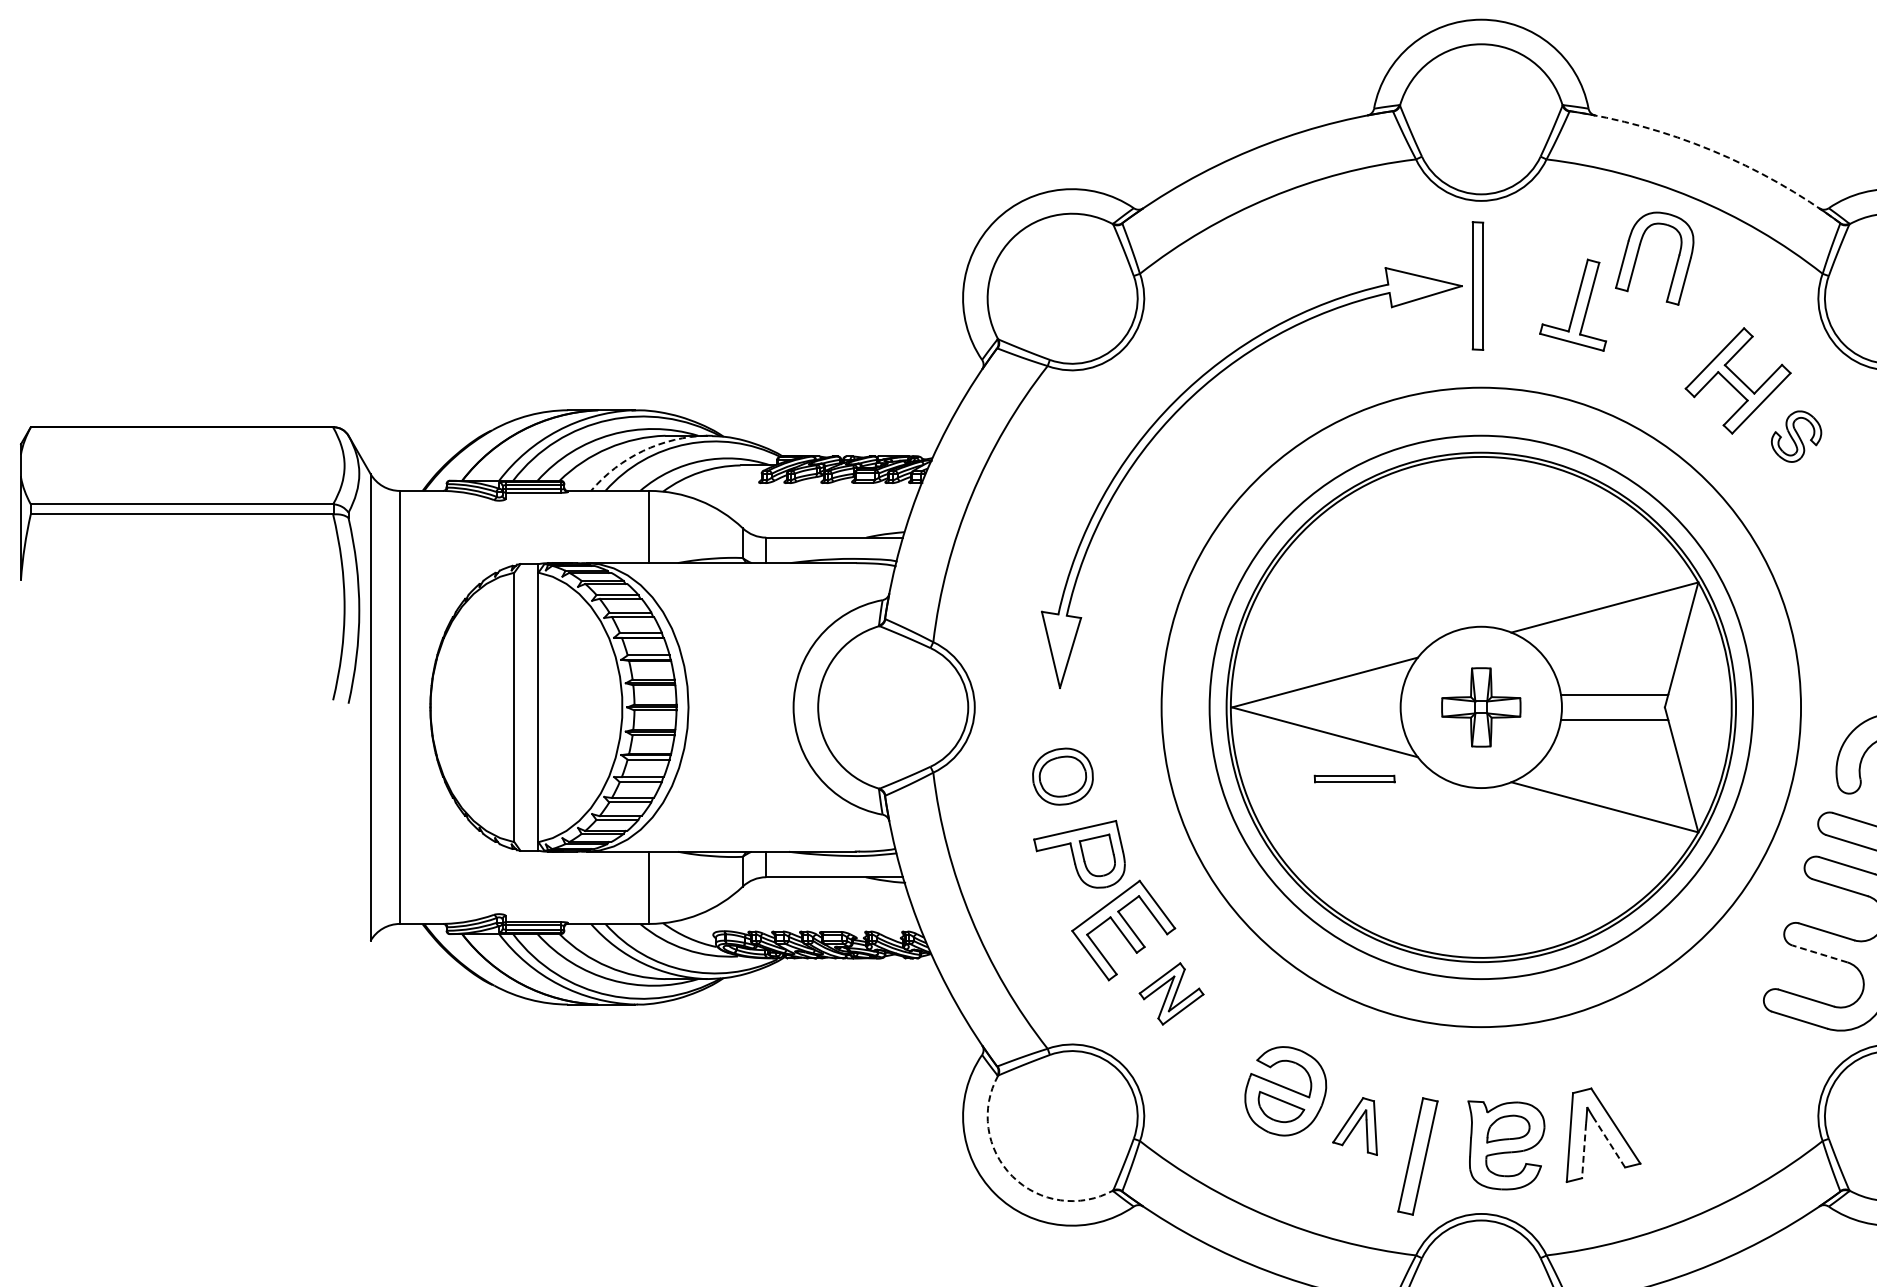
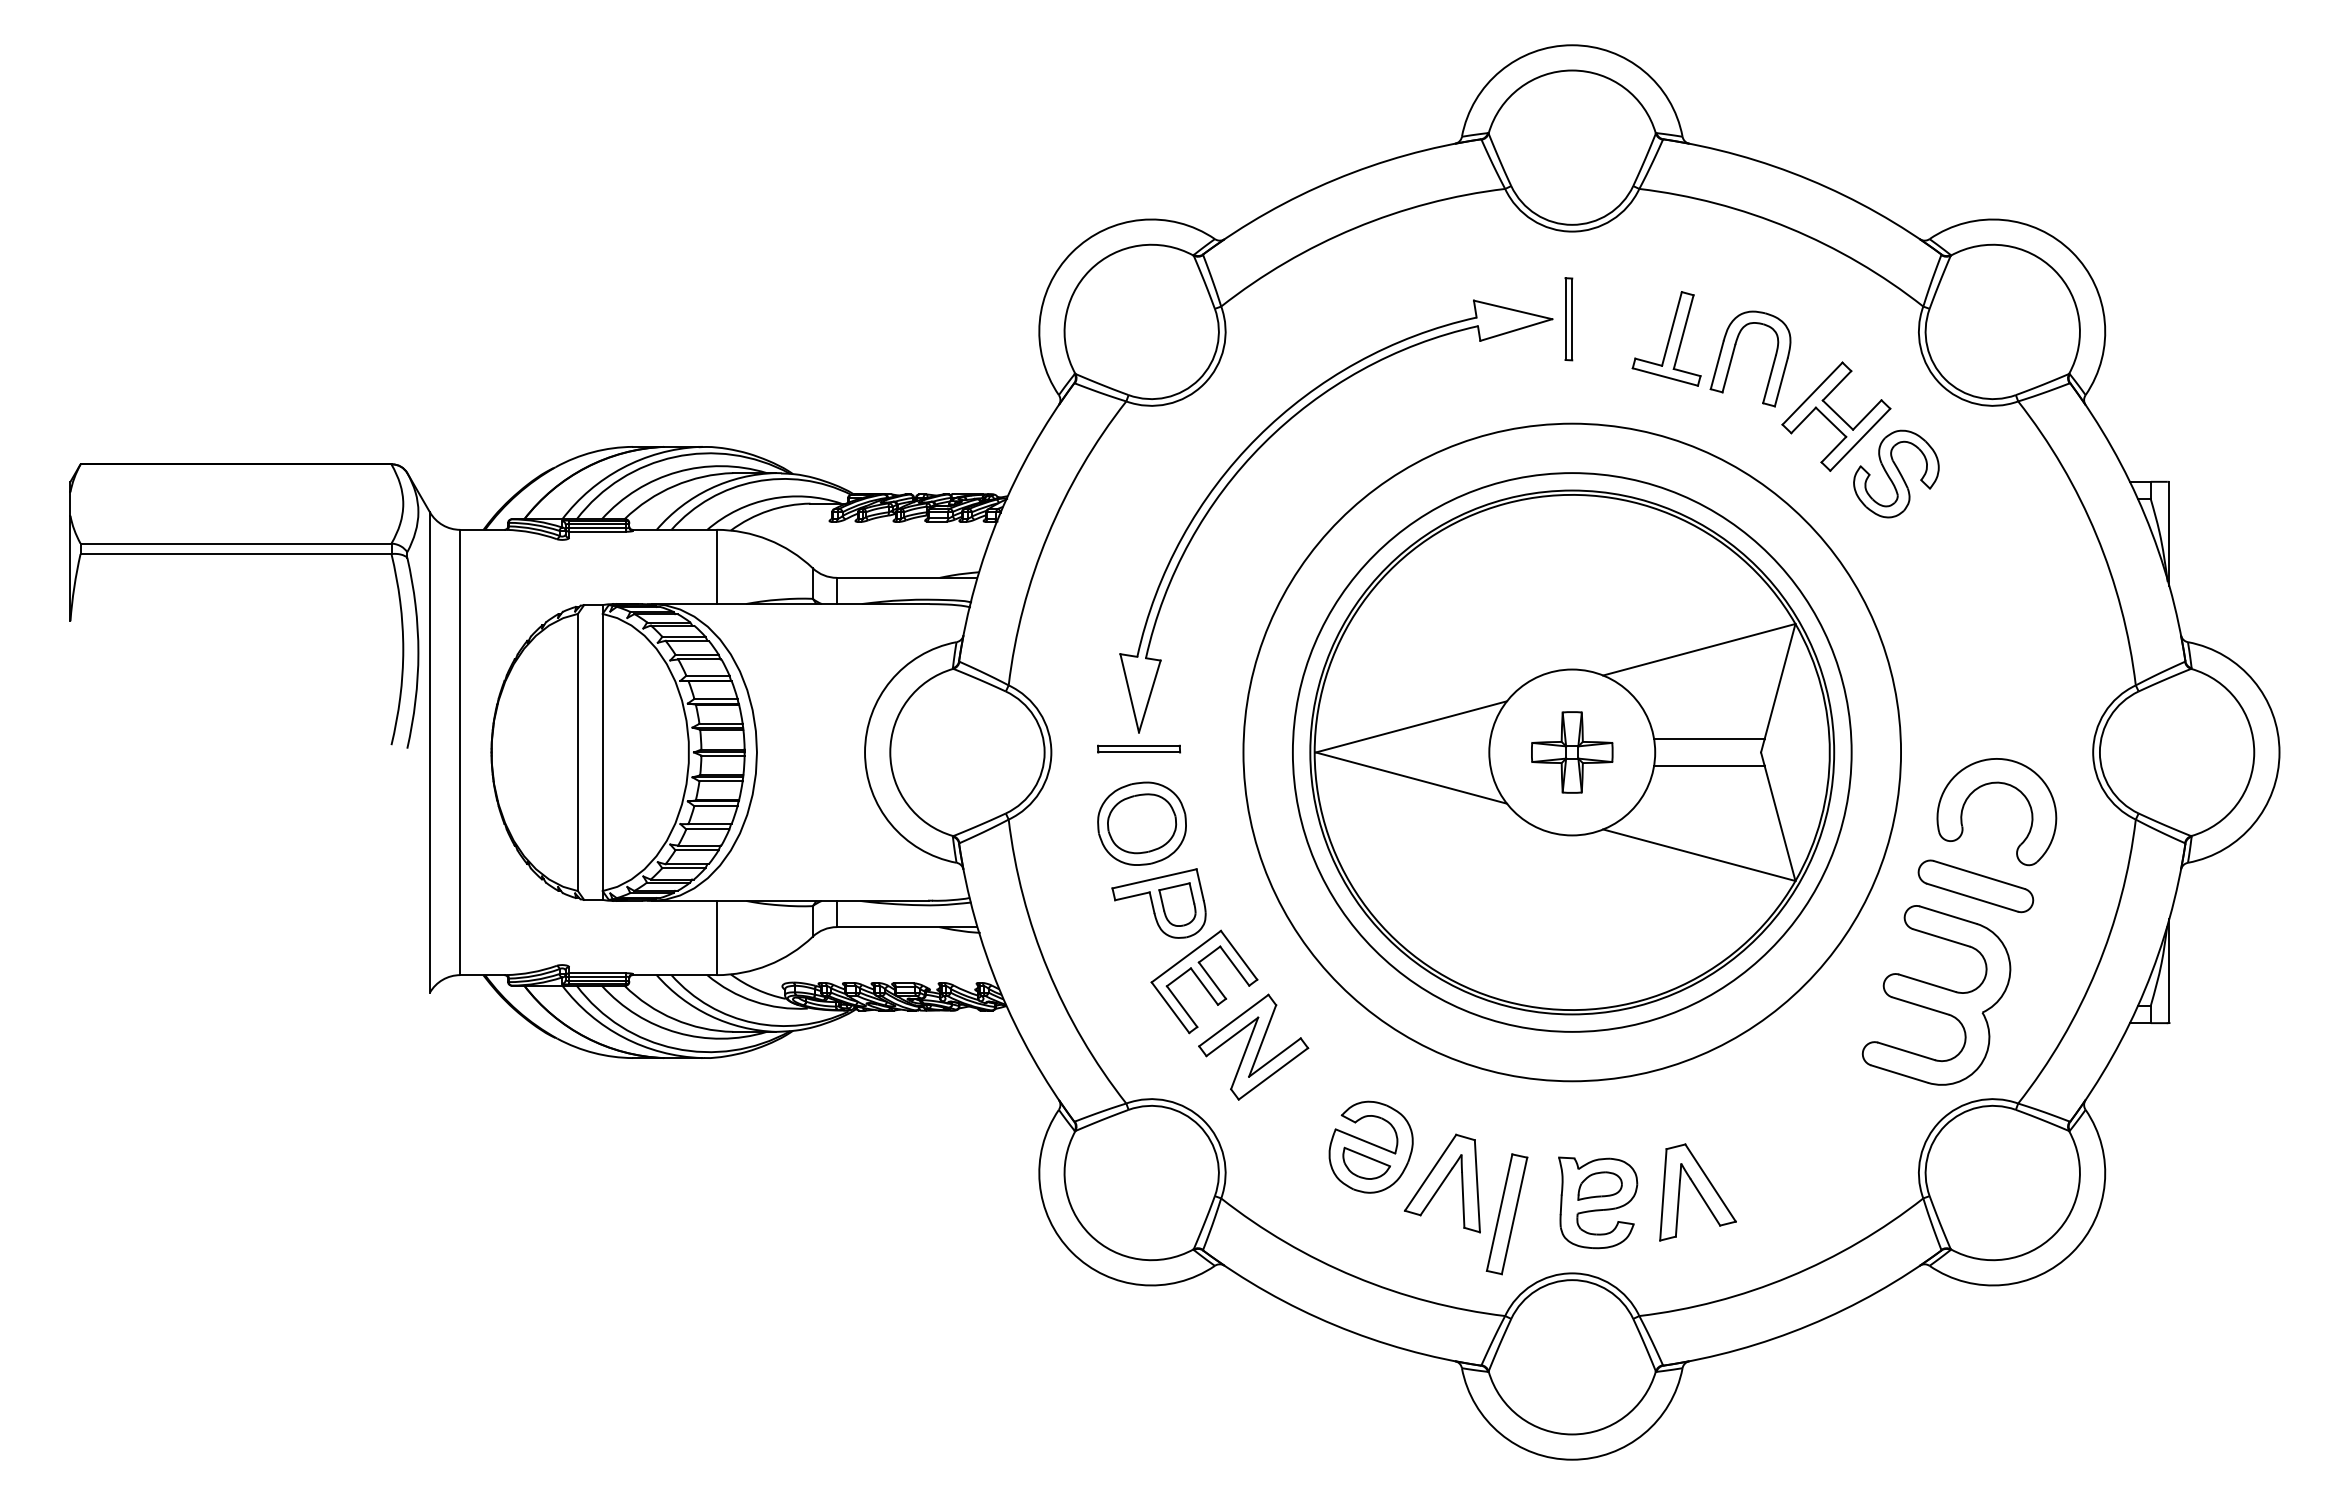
arc: (1712, 150) -> (1809, 179), dashed -> solid
part: (1639, 252) -> (1734, 352), moved
part: (1477, 286) -> (1568, 319), size x0.62
part: (1796, 436) -> (1896, 473), size x1.67
arc: (643, 450) -> (710, 488), dashed -> solid
part: (1062, 776) -> (1141, 823), size x1.43
part: (1354, 778) -> (1138, 748), moved
line: (1819, 953) -> (1920, 1005), dashed -> solid
part: (1171, 993) -> (1253, 1046), size x1.67
part: (1355, 1126) -> (1442, 1183), size x1.67
line: (1610, 1145) -> (1705, 1202), dashed -> solid
line: (1583, 1150) -> (1677, 1208), dashed -> solid
arc: (1012, 1176) -> (1090, 1234), dashed -> solid

